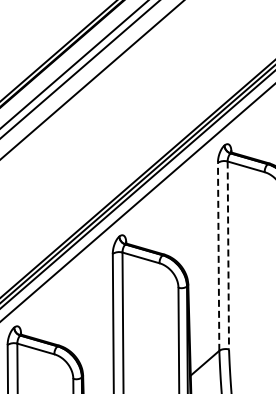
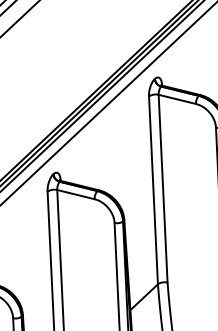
line: (228, 255) -> (163, 188), dashed -> solid
line: (218, 256) -> (153, 190), dashed -> solid

